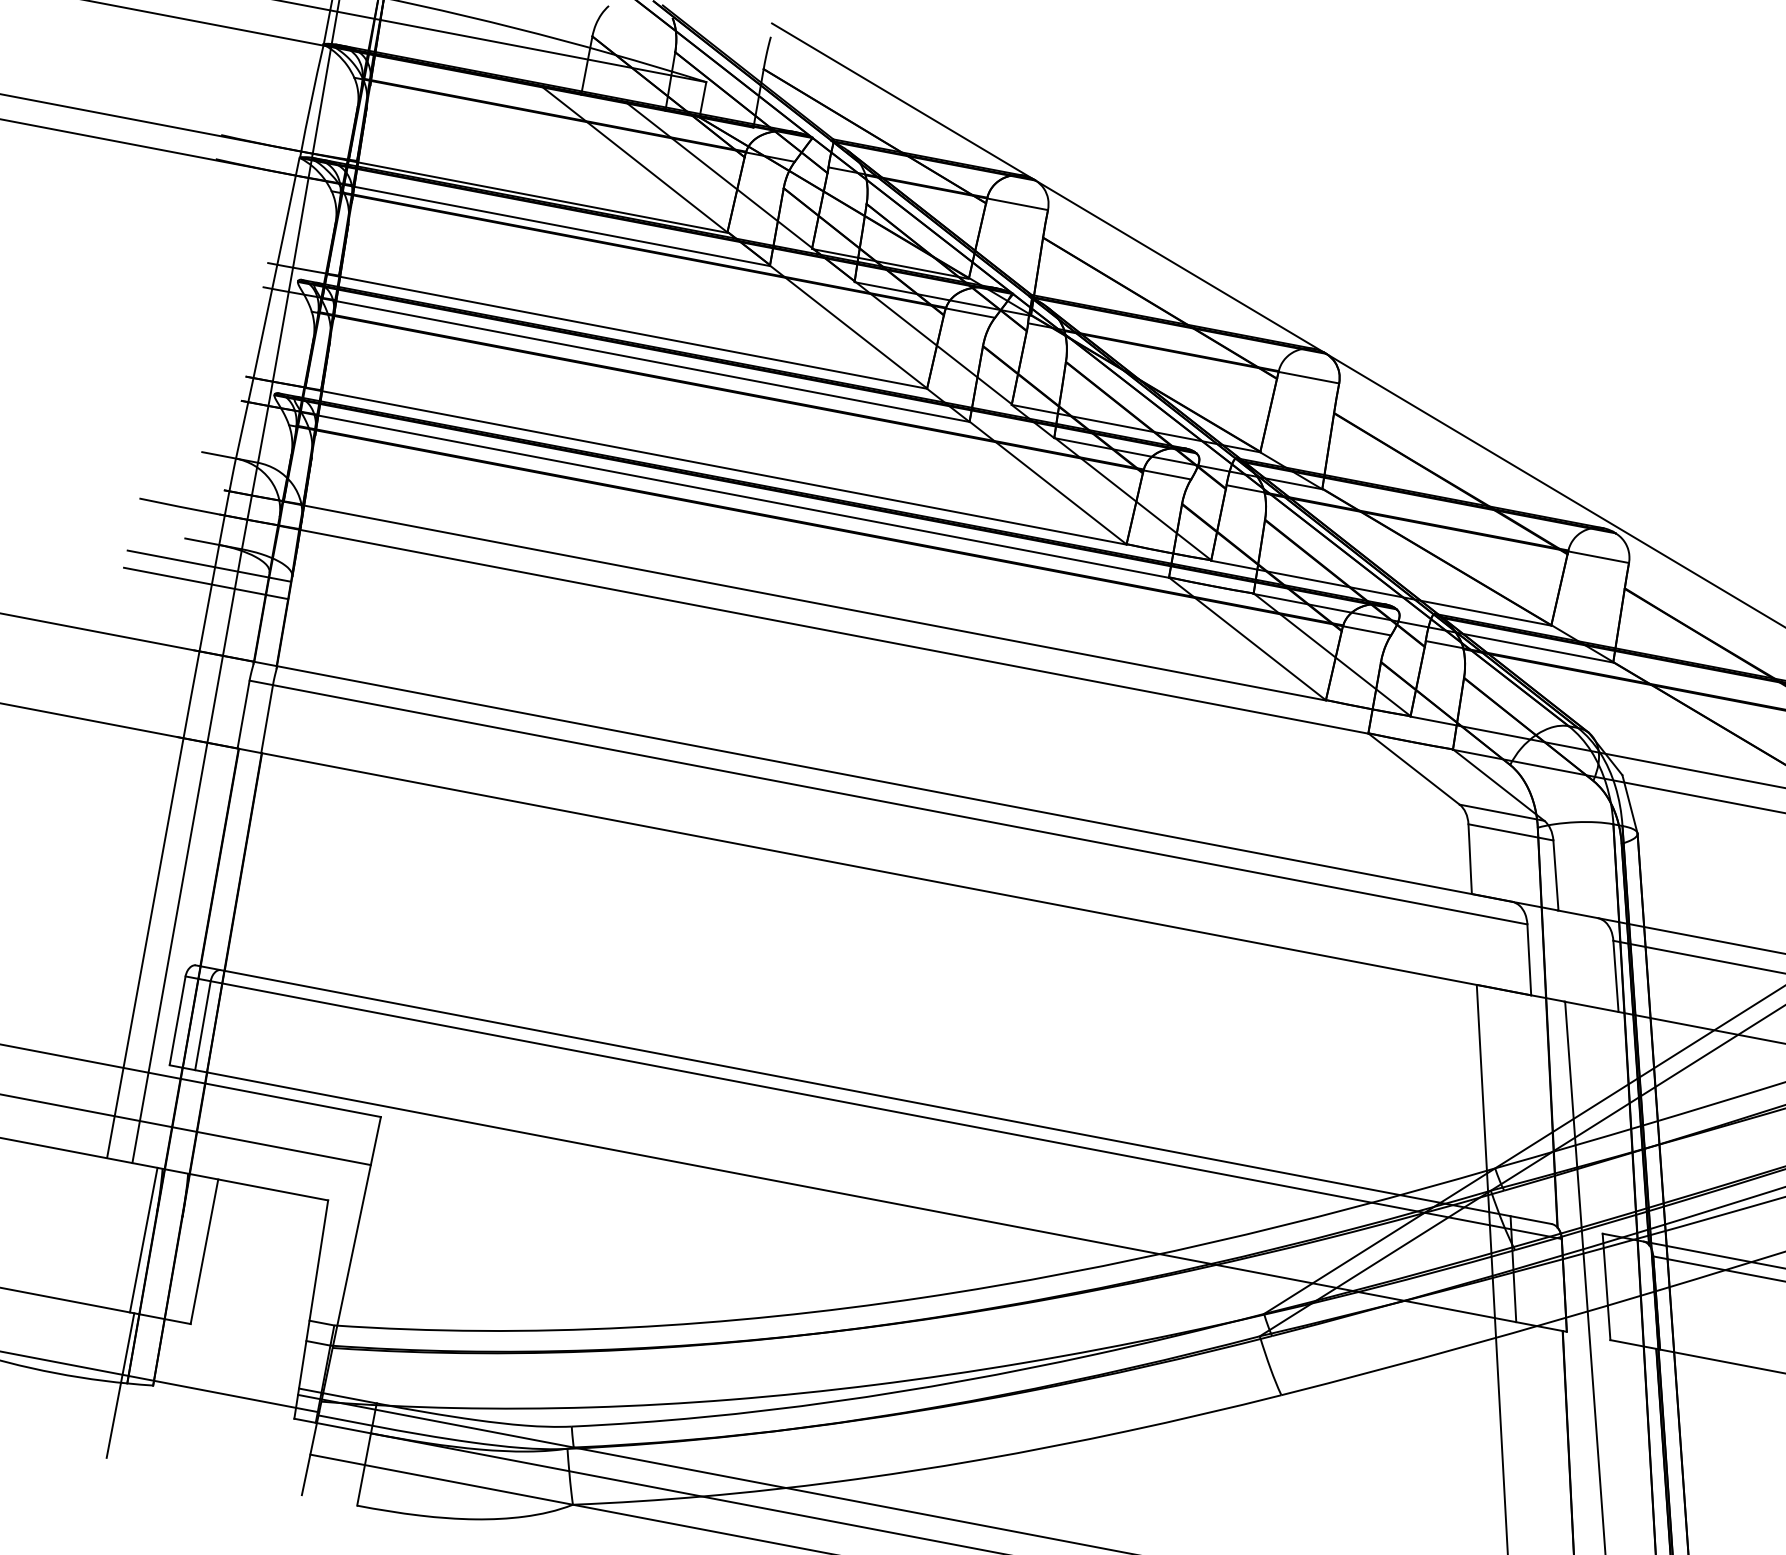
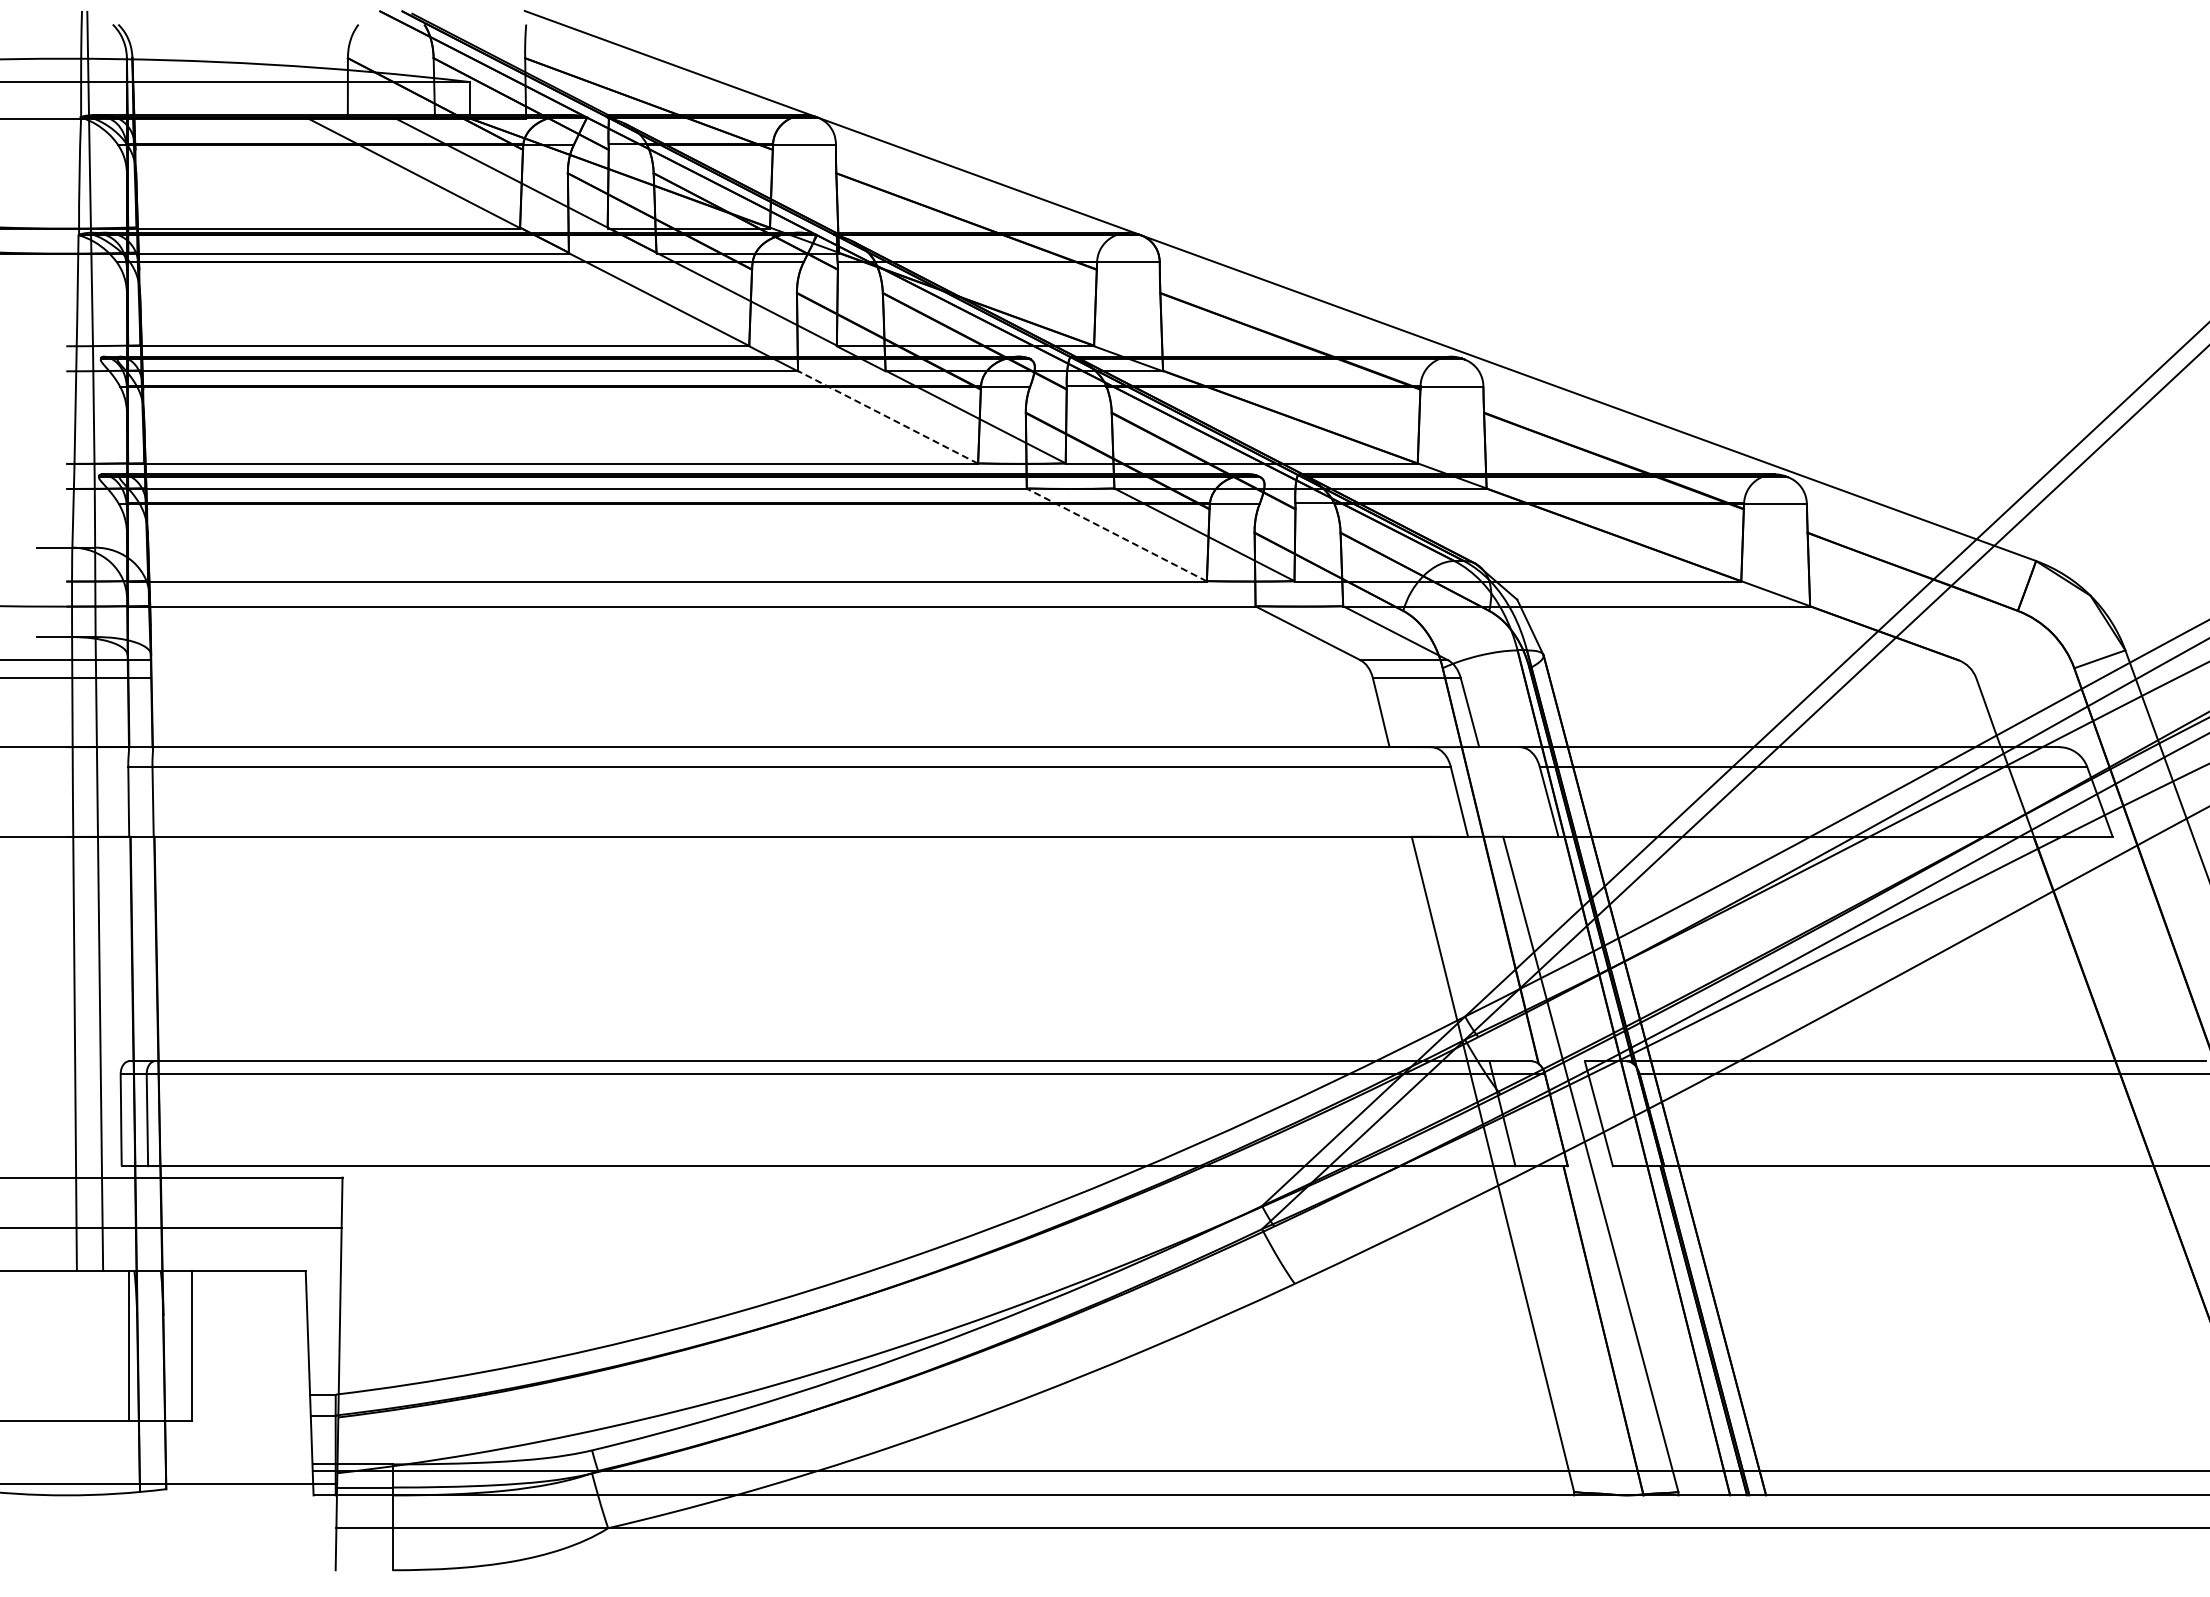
line: (1047, 483) -> (887, 417), solid -> dashed
line: (1247, 638) -> (1116, 534), solid -> dashed
line: (120, 1385) -> (133, 1495), removed

